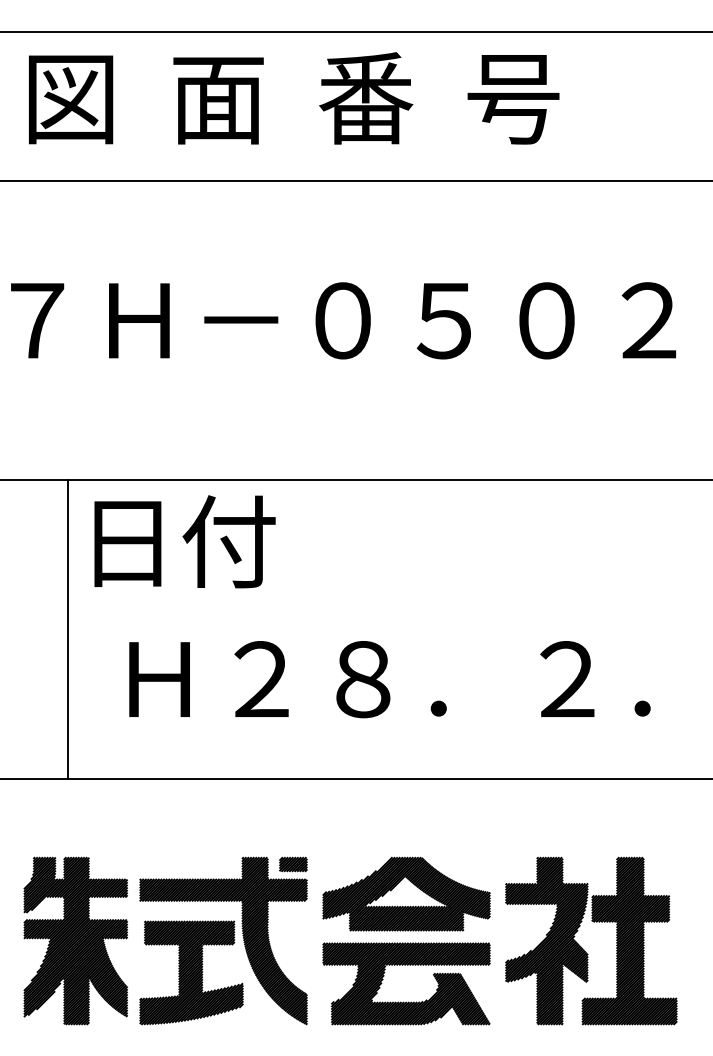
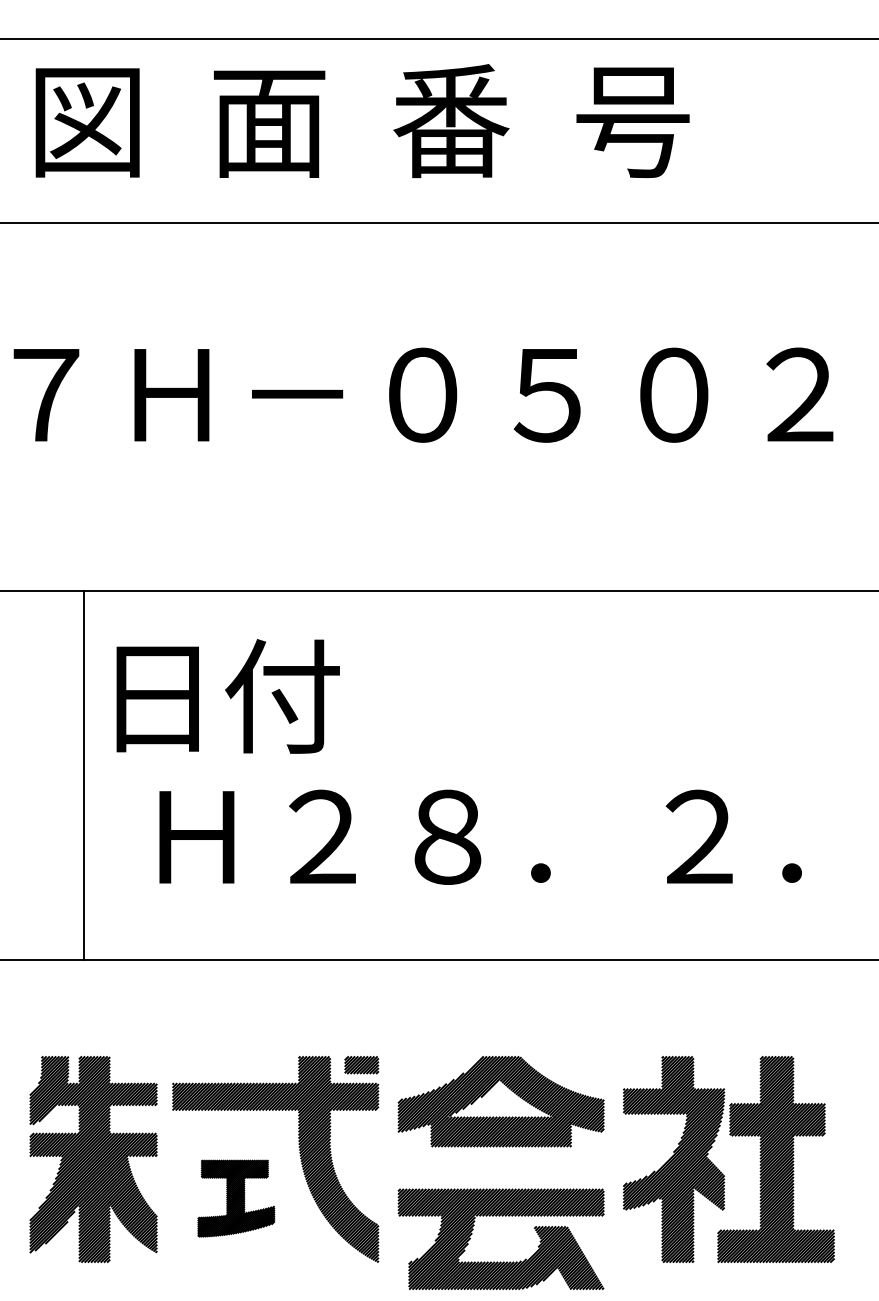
text: (184, 541) -> (227, 696), moved
part: (405, 965) -> (499, 1216), moved
part: (191, 972) -> (236, 1198), size x0.6

